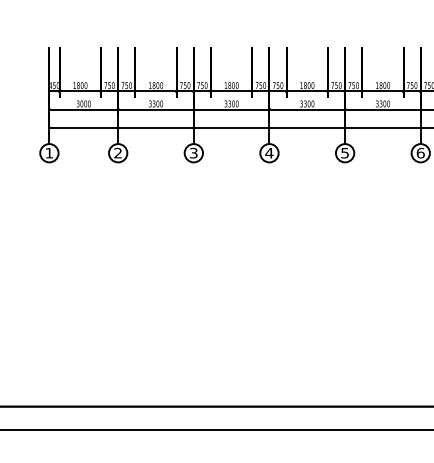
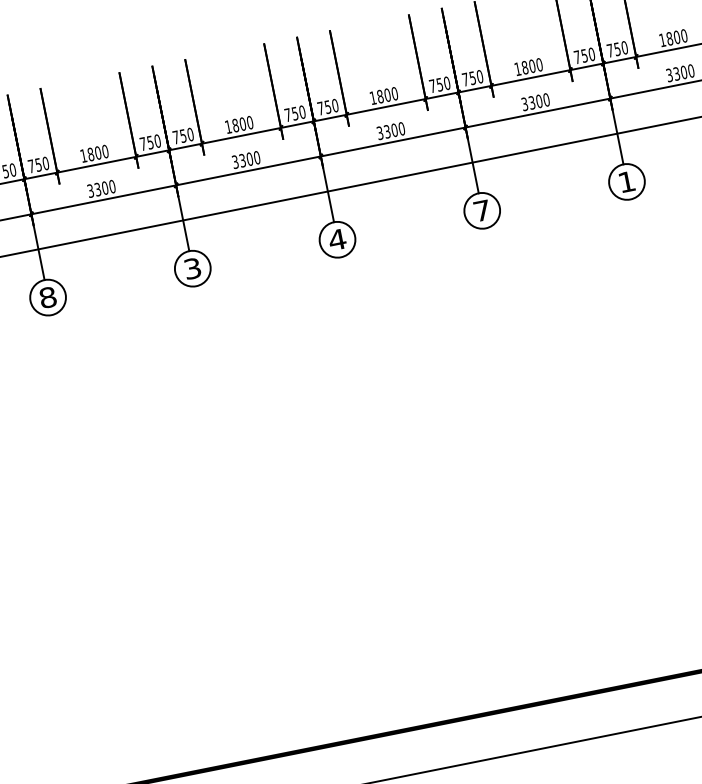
text: (420, 152) -> (626, 180), 6 -> 1
text: (118, 153) -> (48, 297), 2 -> 8
text: (344, 153) -> (481, 211), 5 -> 7

